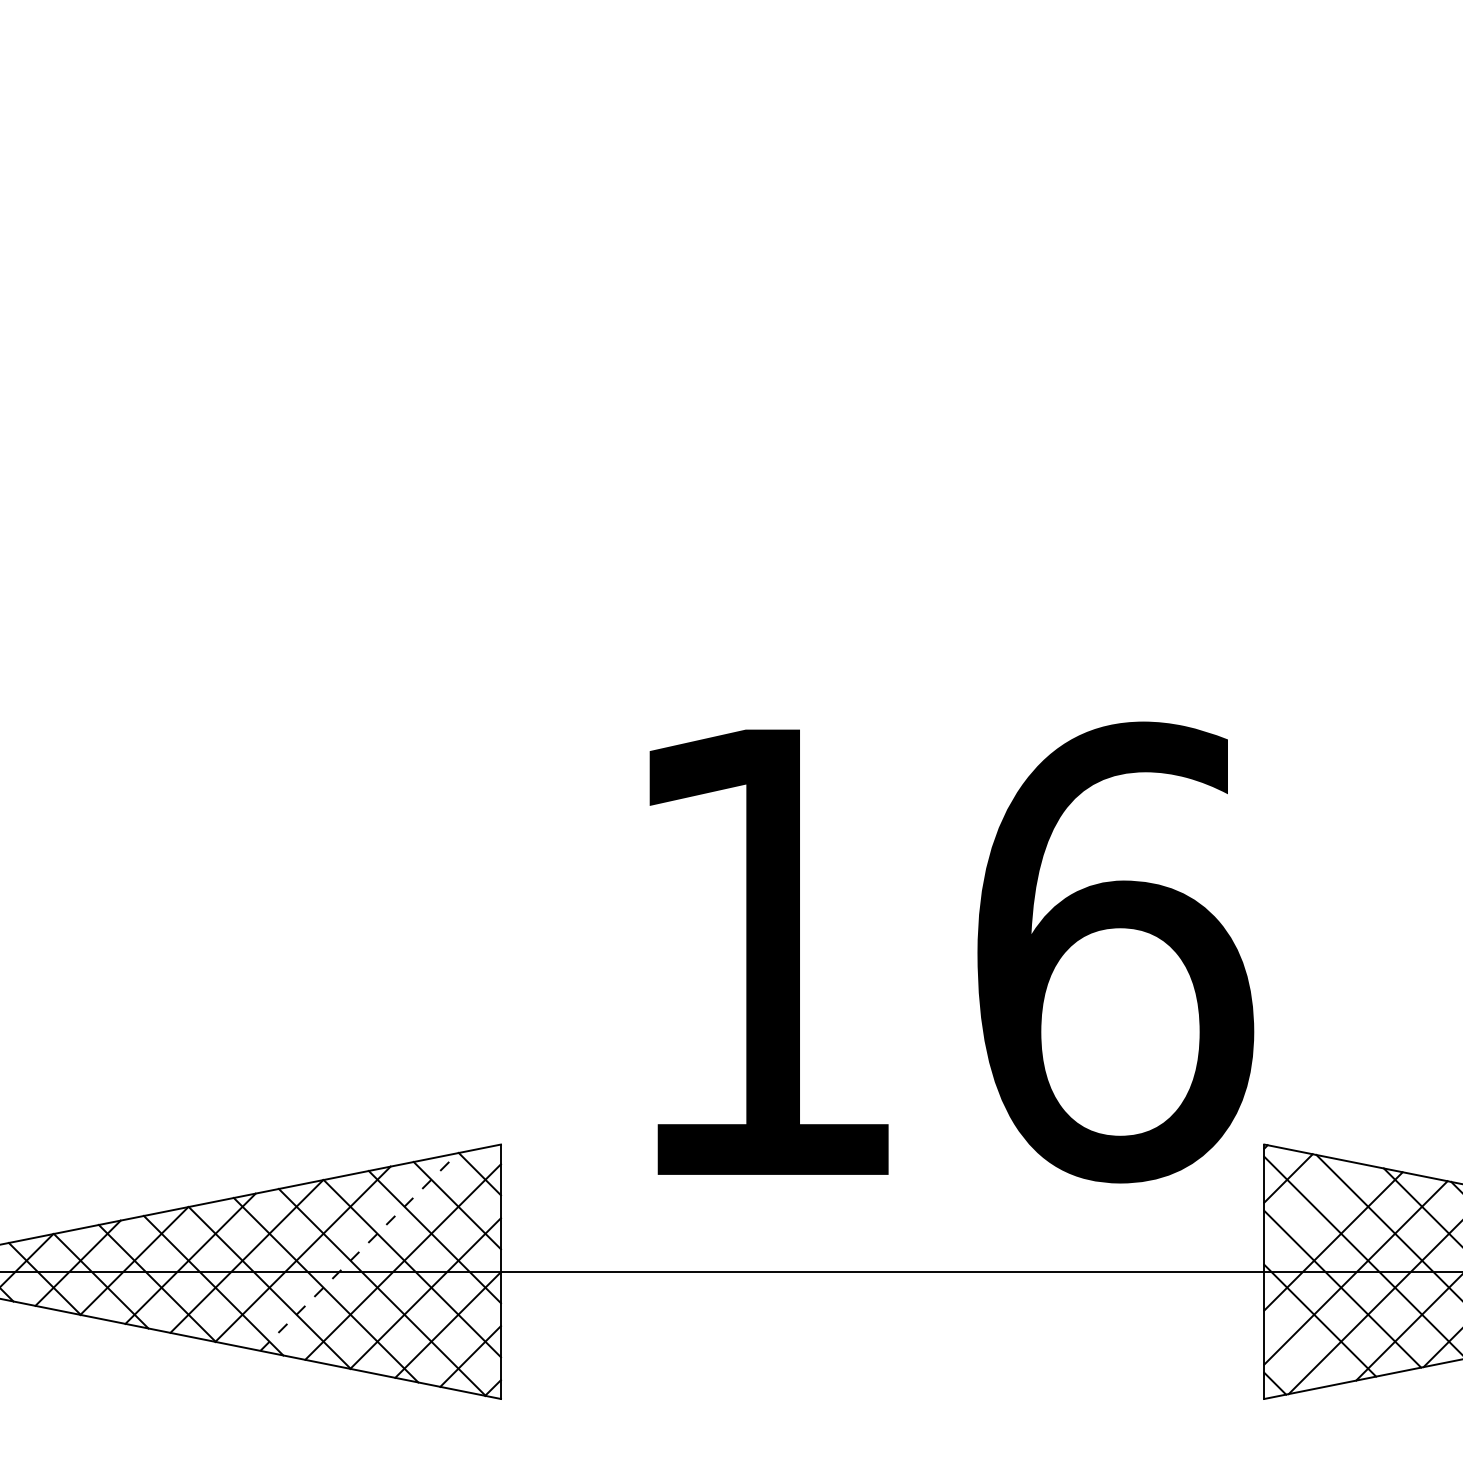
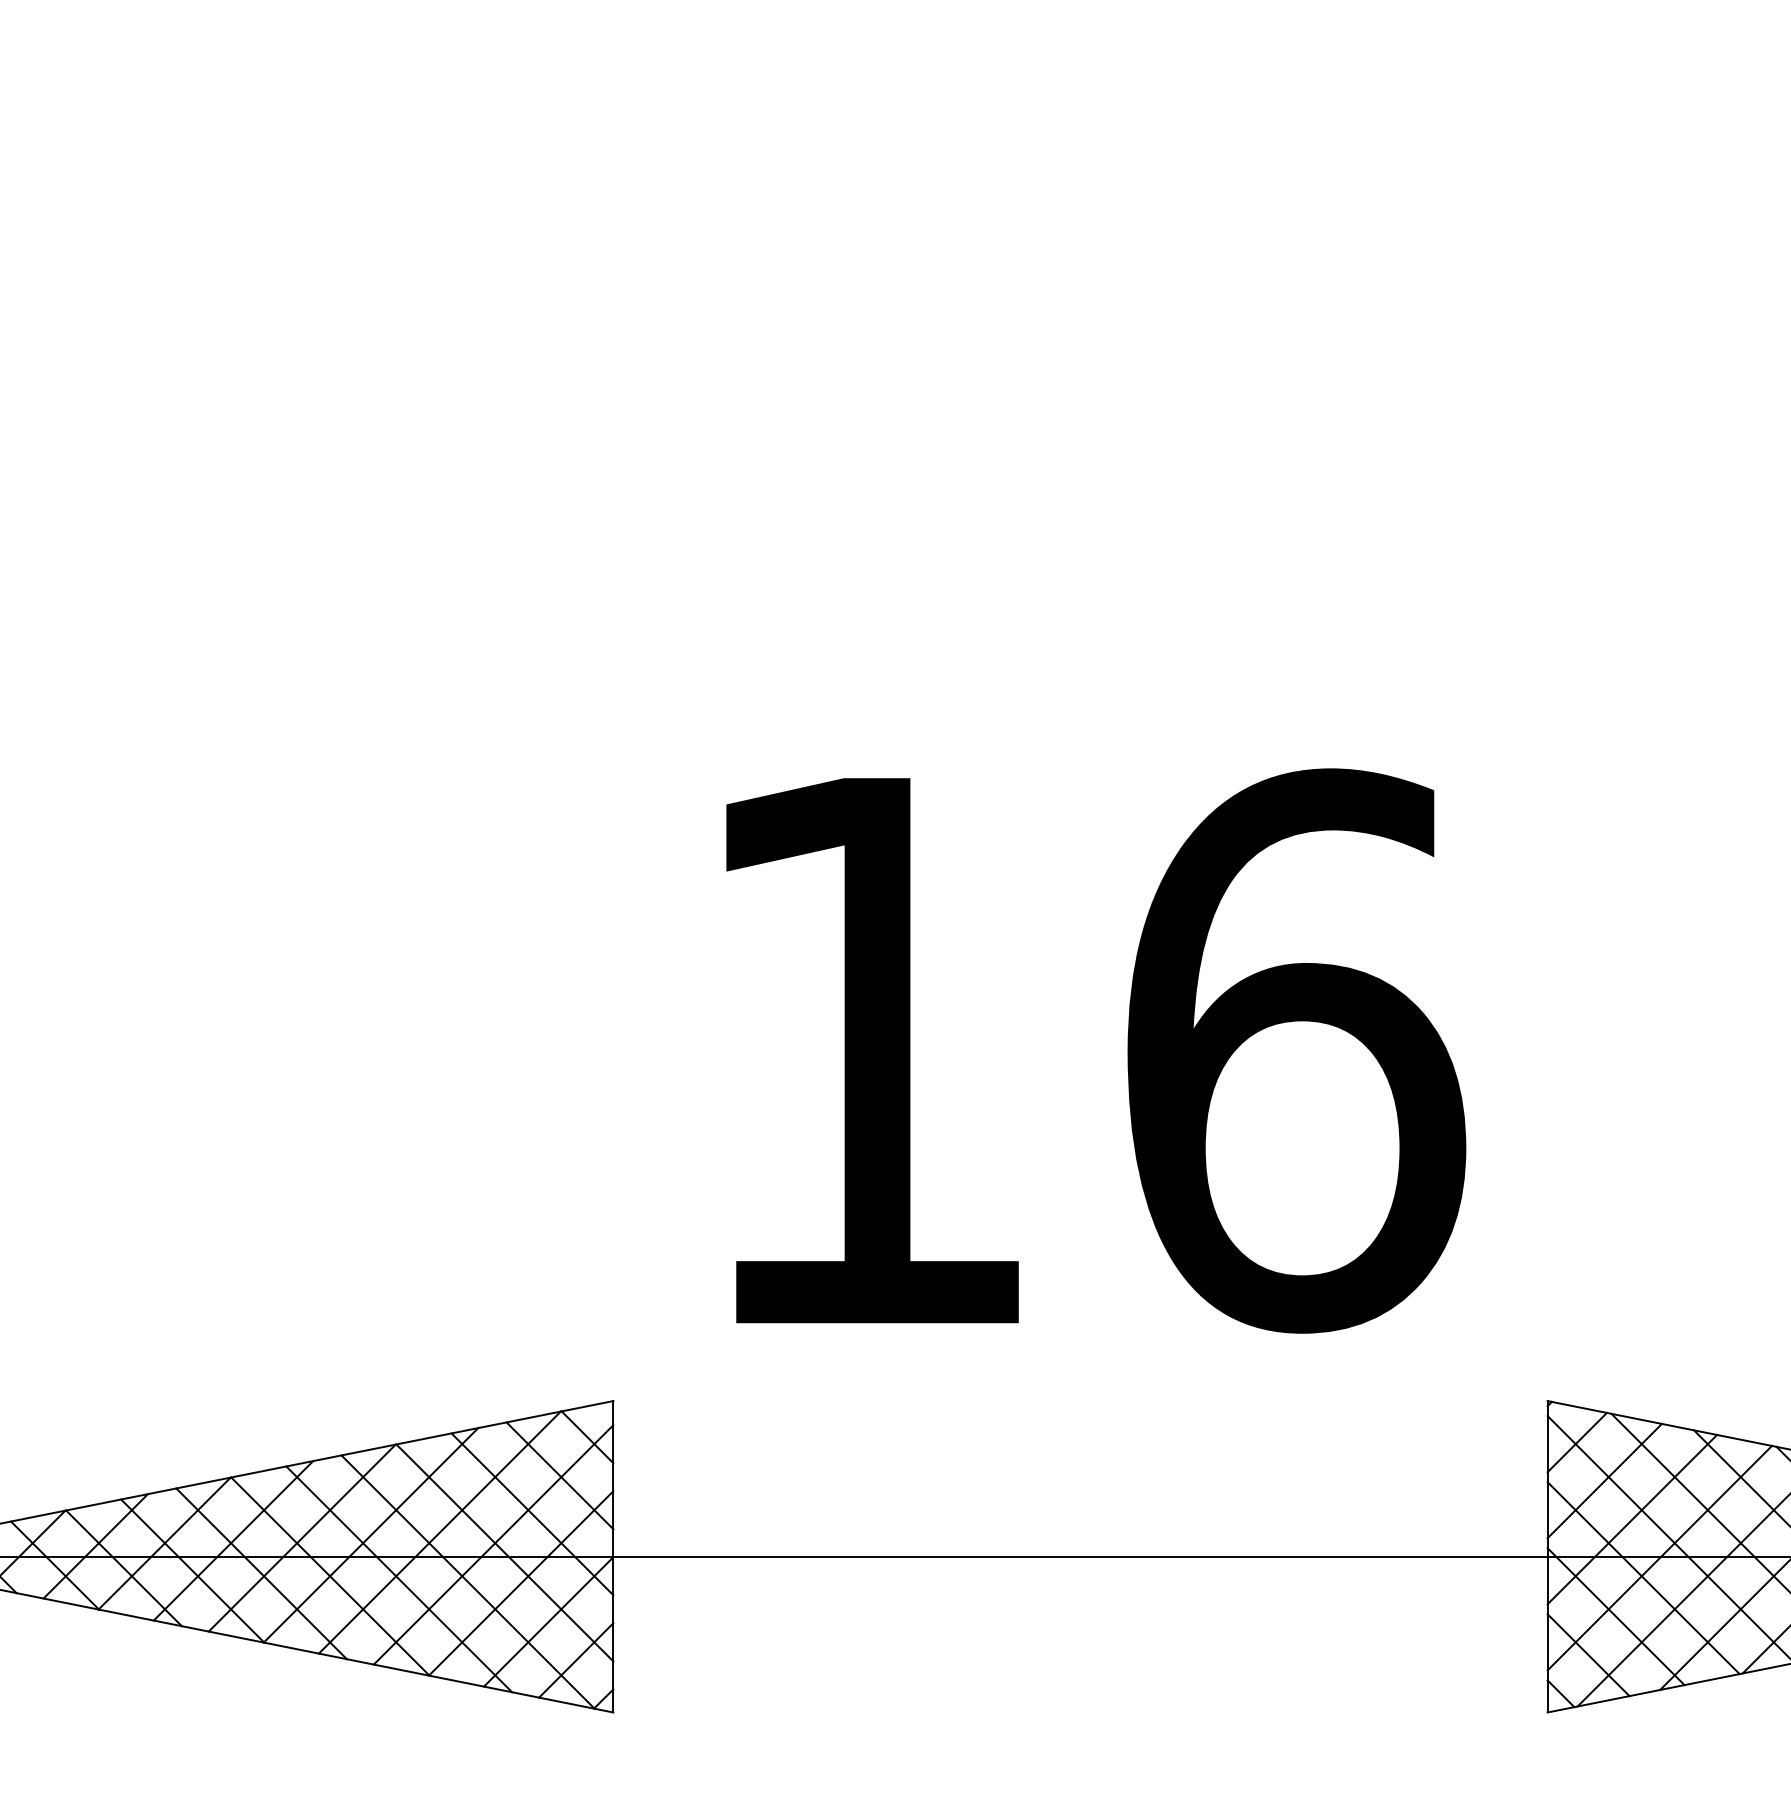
text: (952, 952) -> (1096, 1050), moved
line: (1310, 1209) -> (1604, 1480), added
line: (359, 1251) -> (440, 1532), dashed -> solid
line: (1297, 1352) -> (1588, 1655), added

